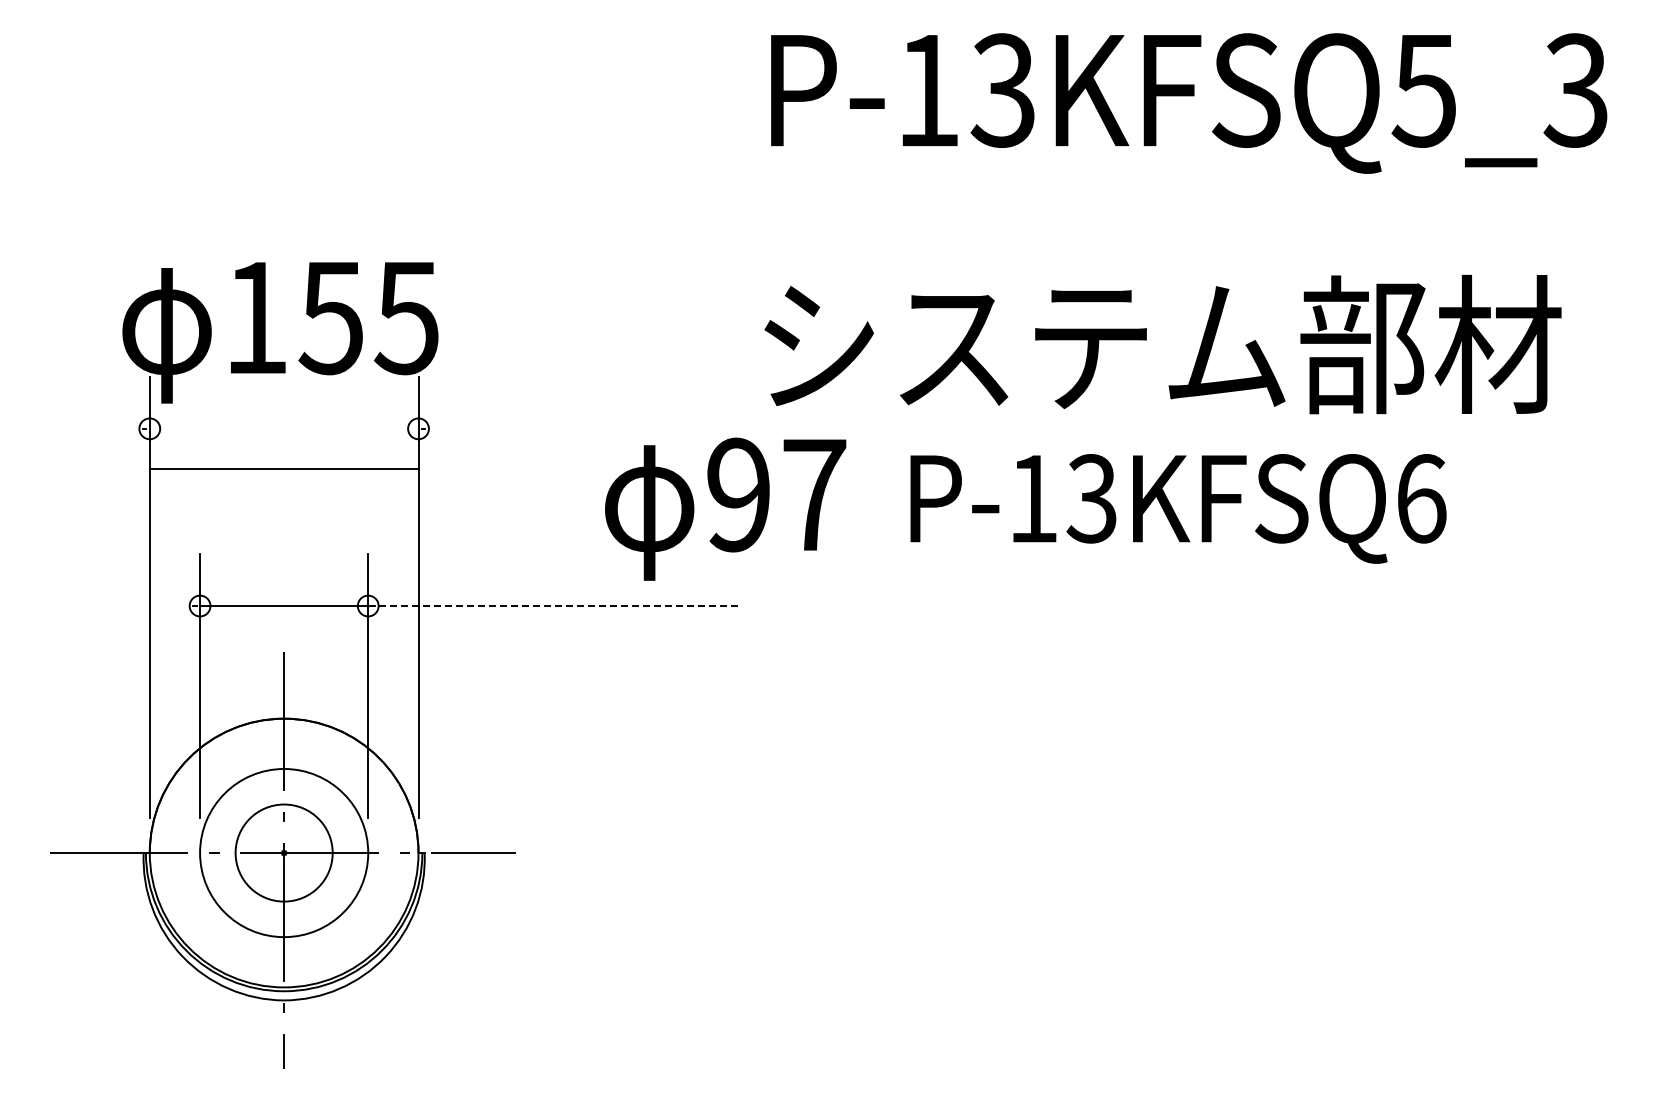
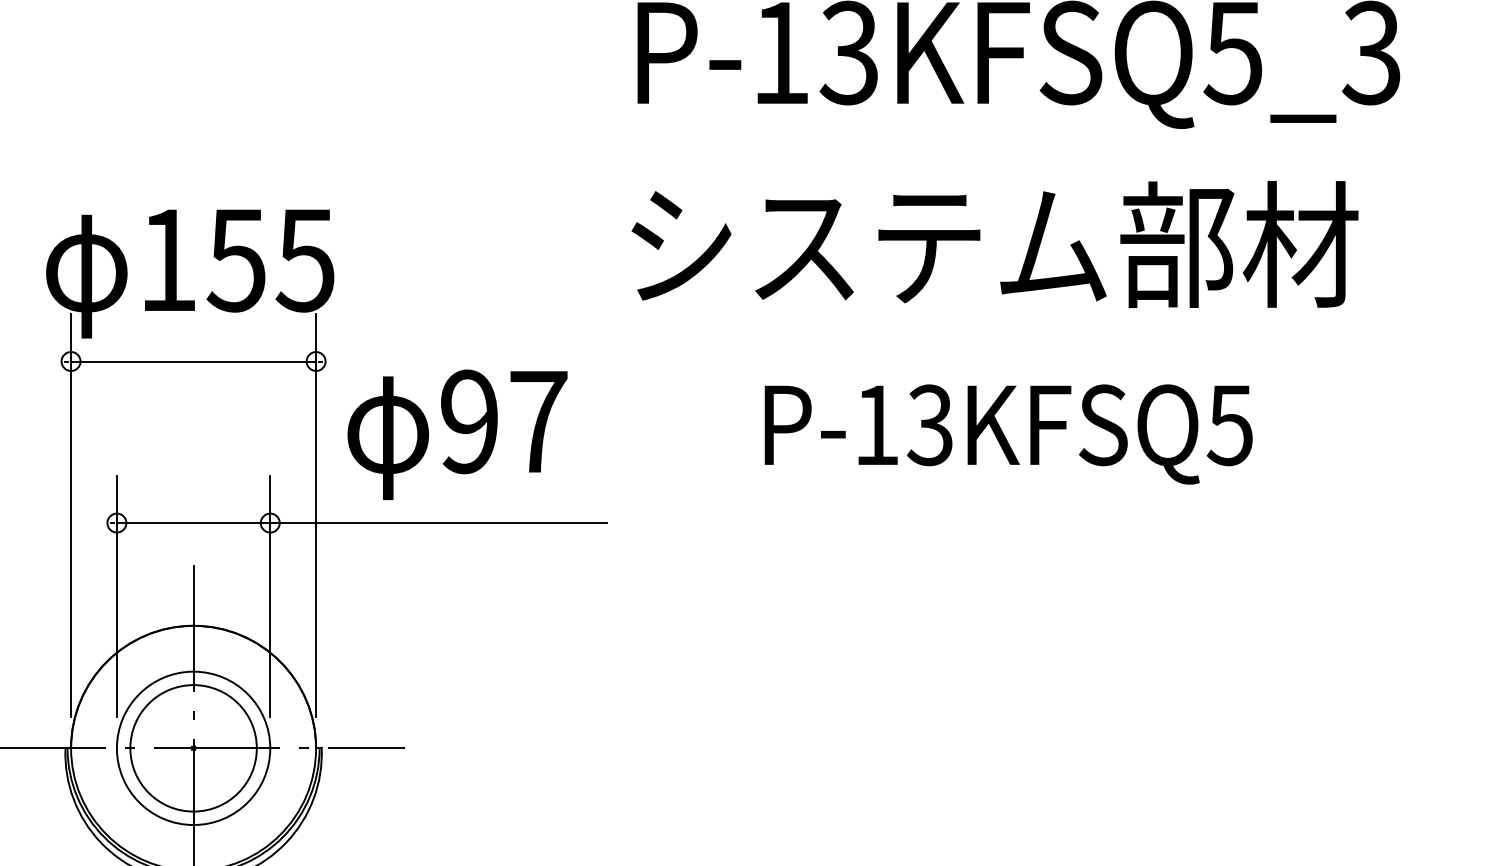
text: (1162, 344) -> (994, 244), moved
line: (283, 468) -> (192, 361), moved
text: (1420, 498) -> (1229, 425), P-13KFSQ6 -> P-13KFSQ5
text: (725, 508) -> (457, 434), moved
line: (553, 606) -> (439, 523), dashed -> solid
circle: (283, 852) -> (192, 747), size x1.43

